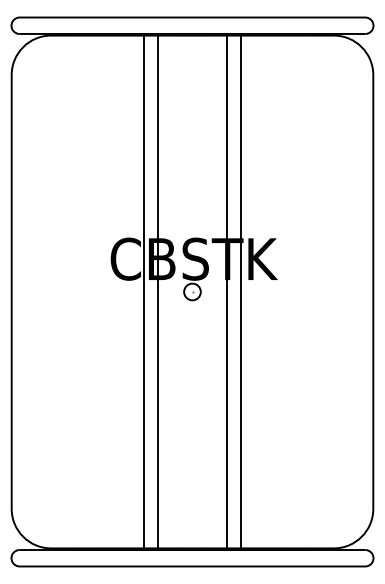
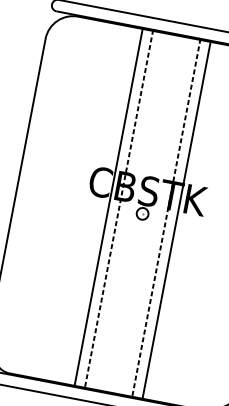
line: (158, 292) -> (118, 209), solid -> dashed
line: (226, 292) -> (166, 218), solid -> dashed

